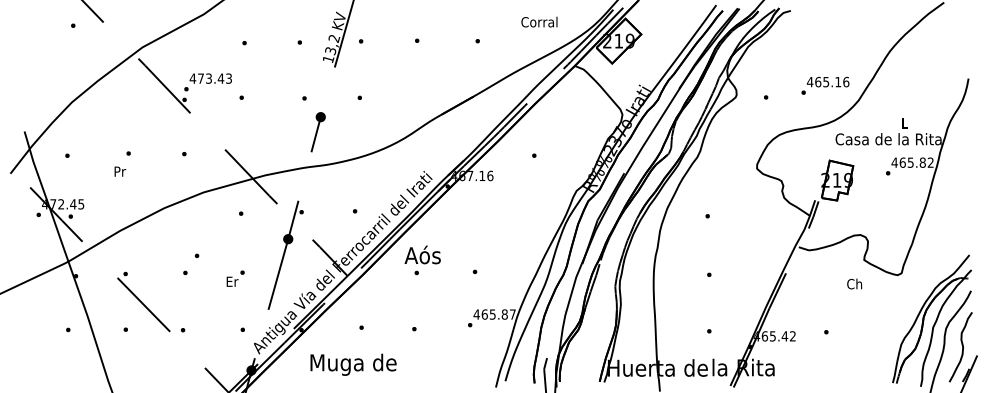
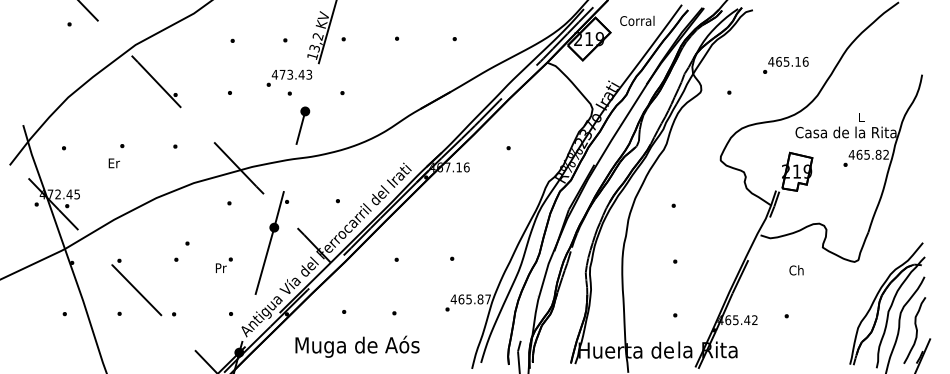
text: (539, 21) -> (637, 20), moved
text: (207, 82) -> (288, 78), moved
text: (825, 85) -> (785, 65), moved
text: (120, 171) -> (114, 163), Pr -> Er
text: (422, 254) -> (402, 344), moved
text: (232, 281) -> (221, 267), Er -> Pr
text: (854, 283) -> (796, 269), moved

